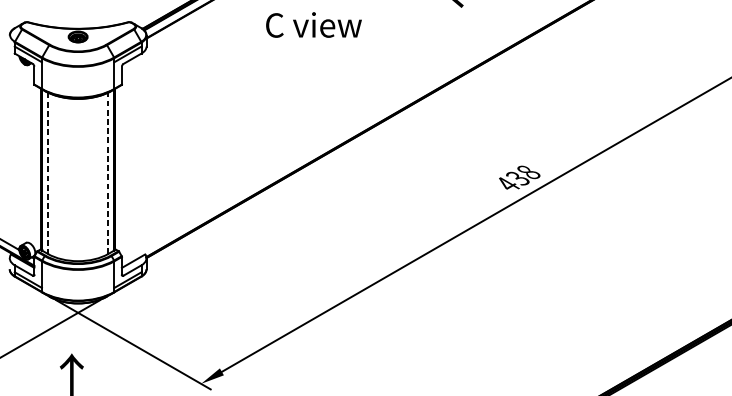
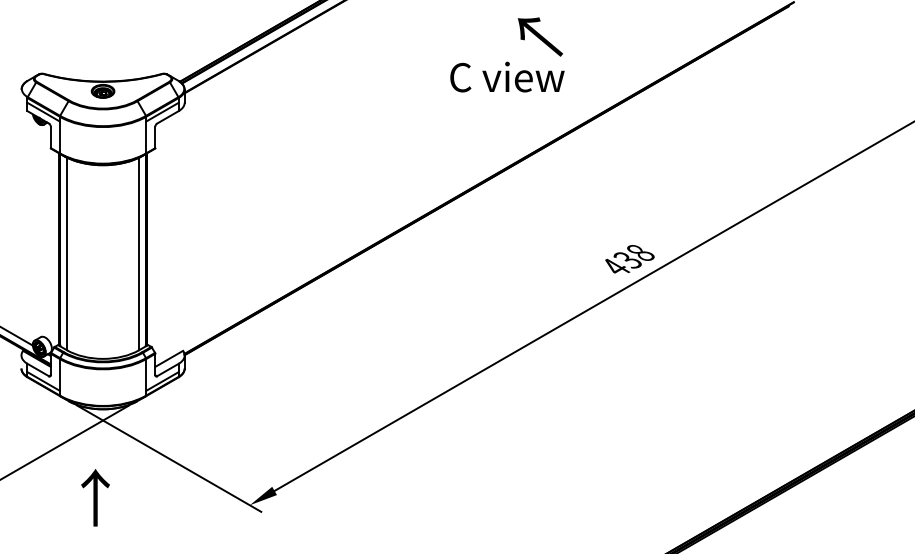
text: (314, 24) -> (507, 76), moved
line: (108, 172) -> (139, 253), dashed -> solid
line: (48, 173) -> (67, 254), dashed -> solid

